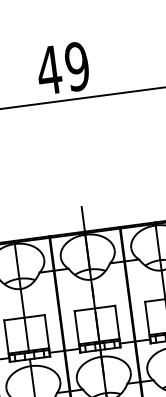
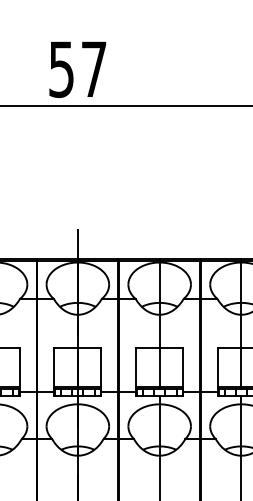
text: (63, 68) -> (77, 69), 49 -> 57

